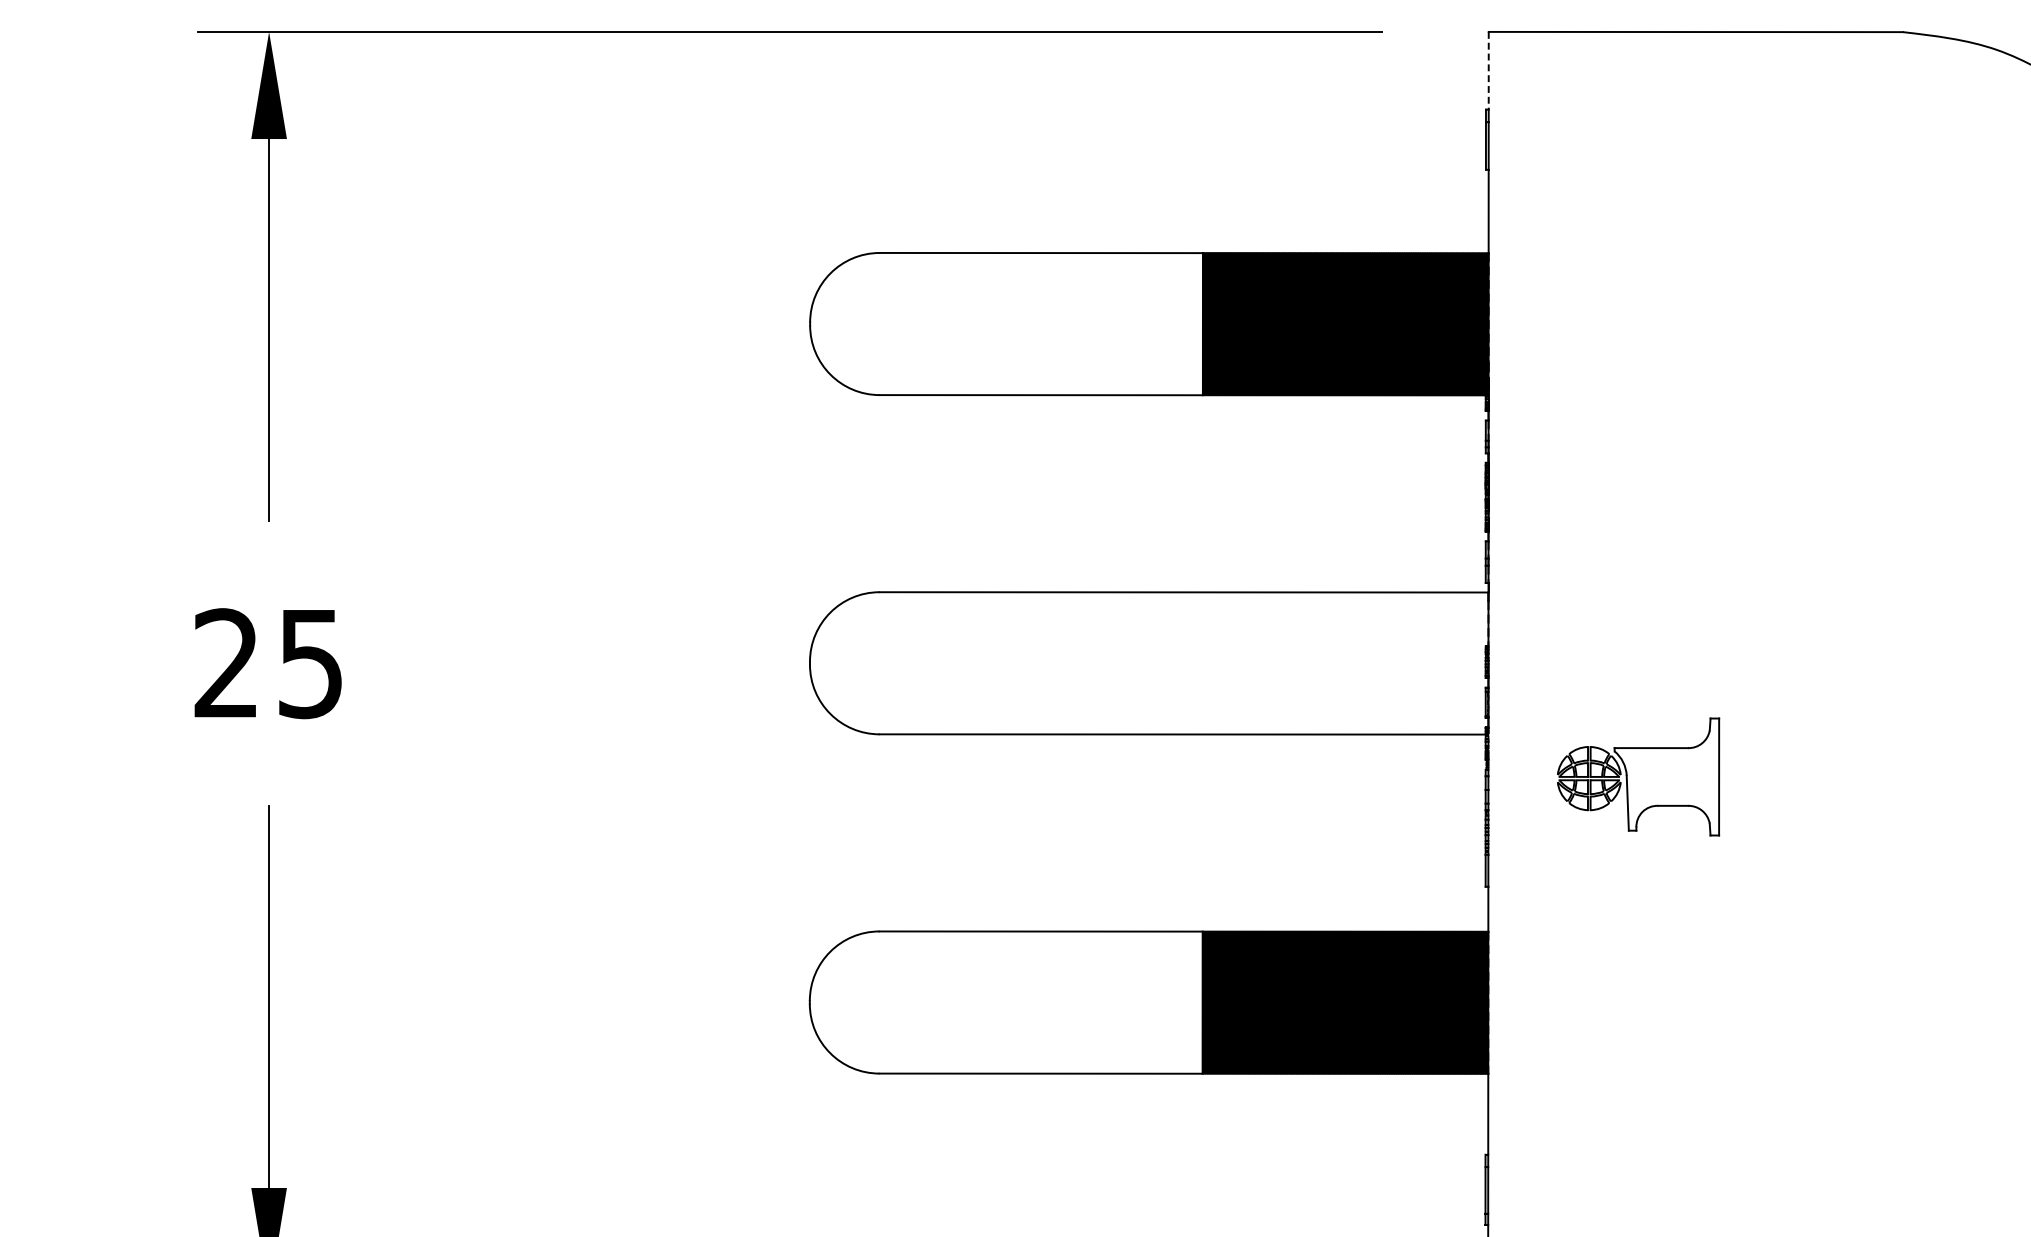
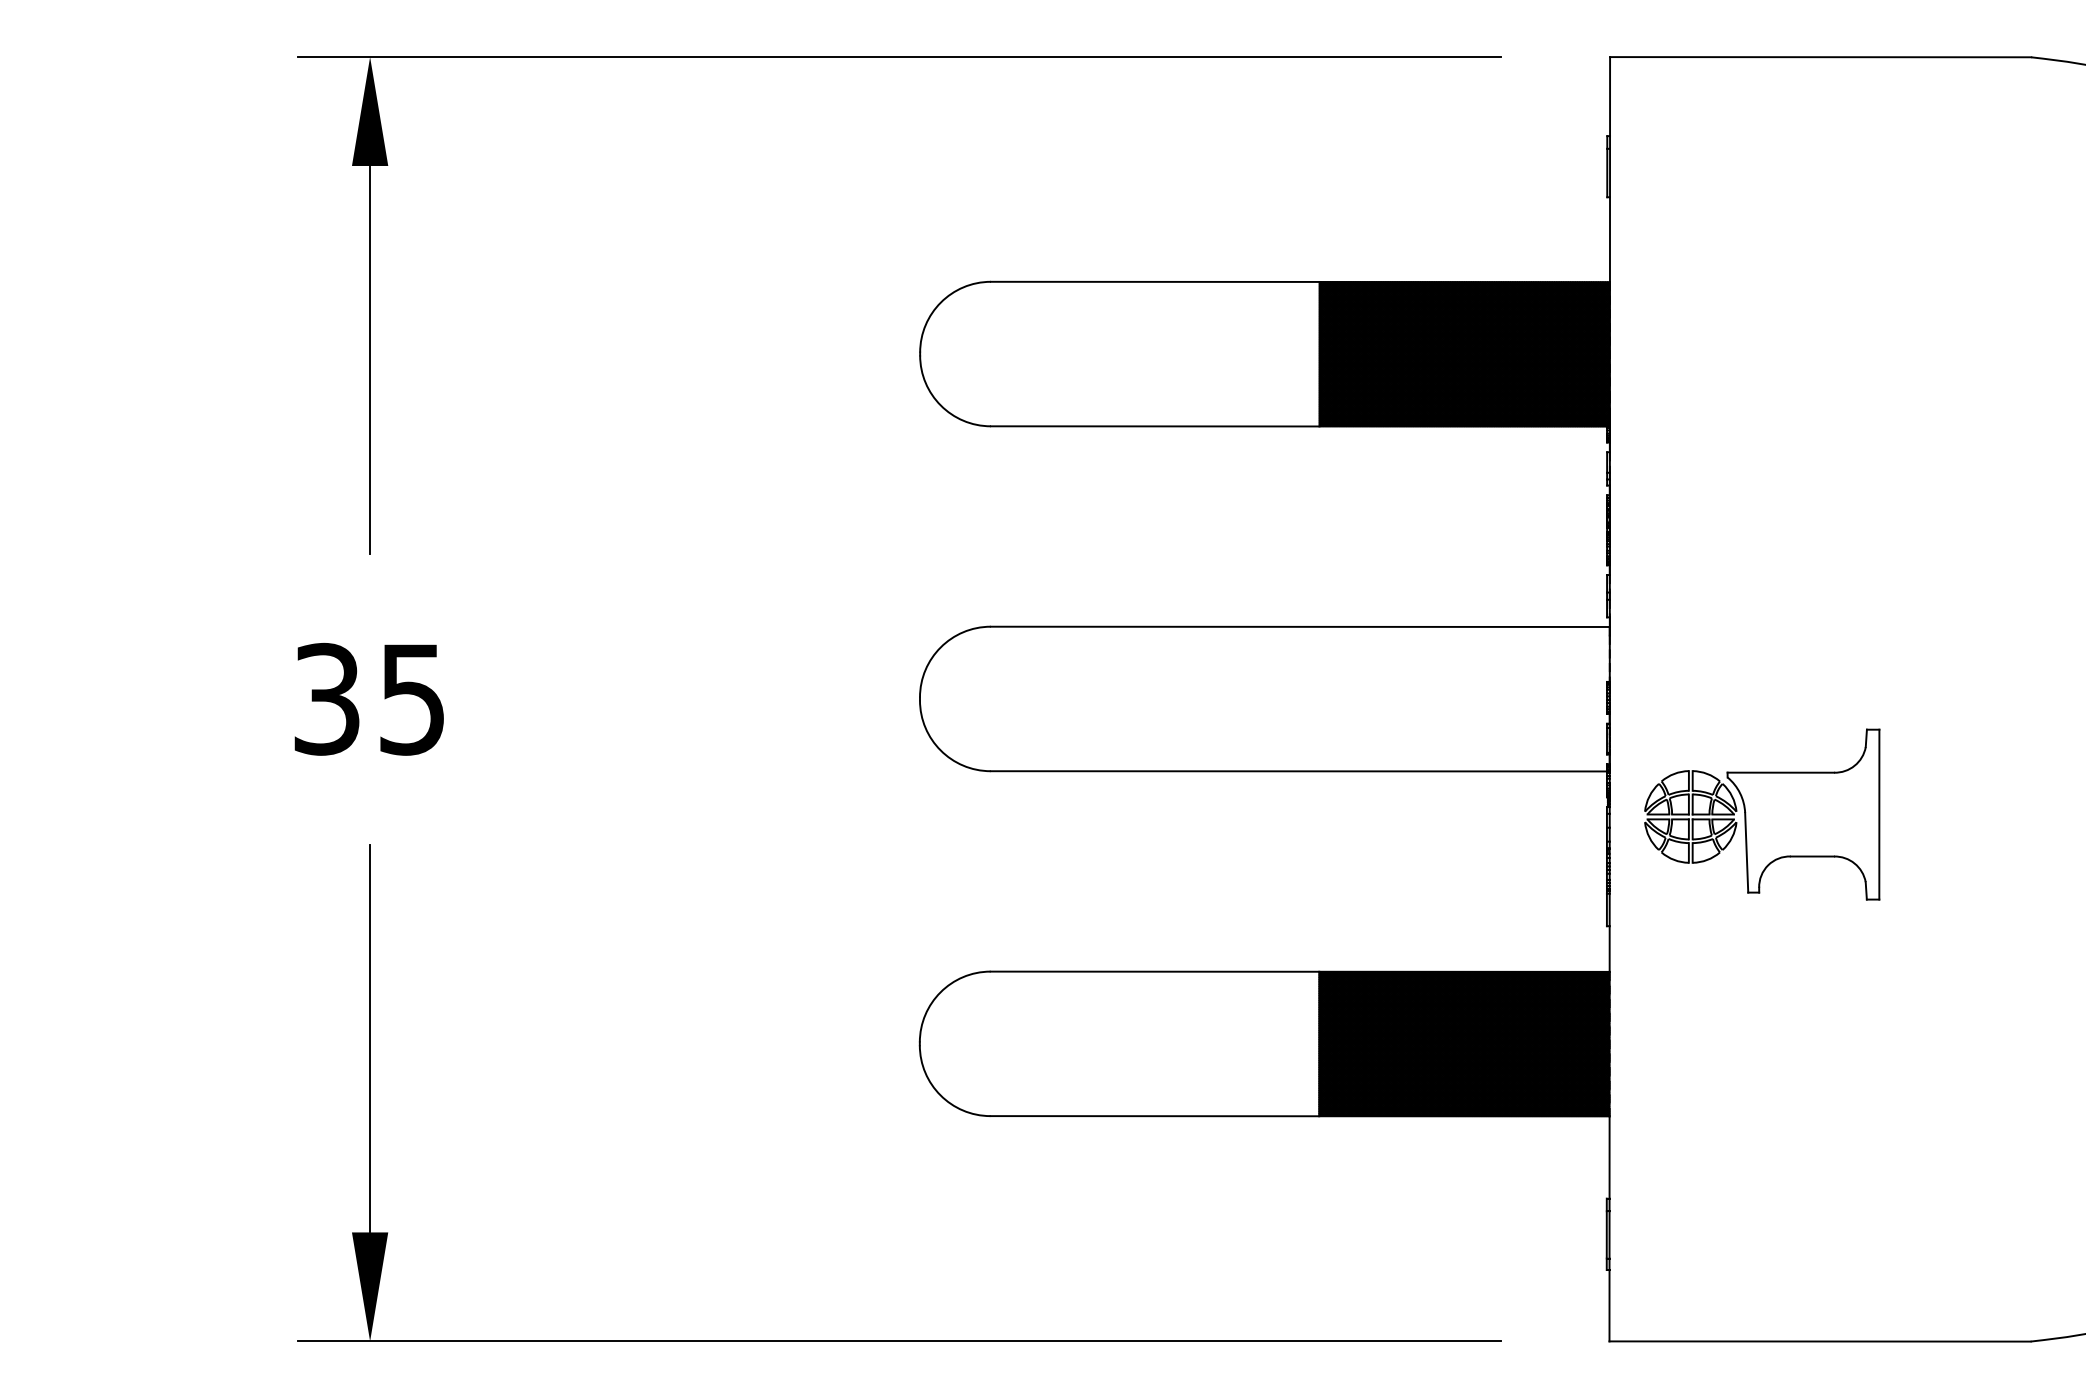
line: (1489, 70) -> (1610, 96), dashed -> solid
text: (226, 663) -> (326, 699), 25 -> 35
part: (1638, 776) -> (1762, 814), size x1.43

